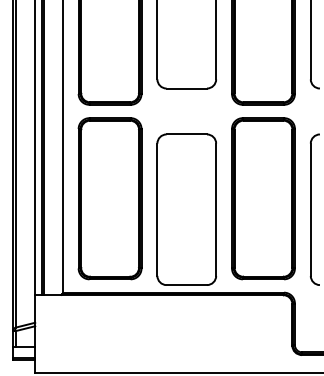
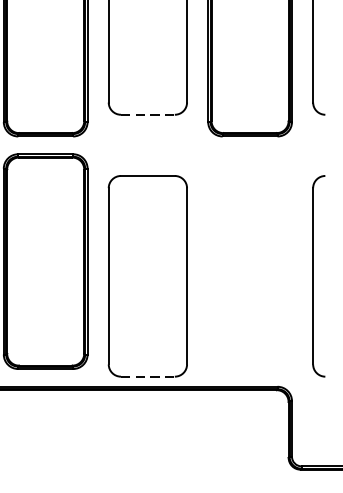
line: (187, 88) -> (148, 114), solid -> dashed
part: (263, 198) -> (250, 261), removed
line: (187, 285) -> (148, 377), solid -> dashed

